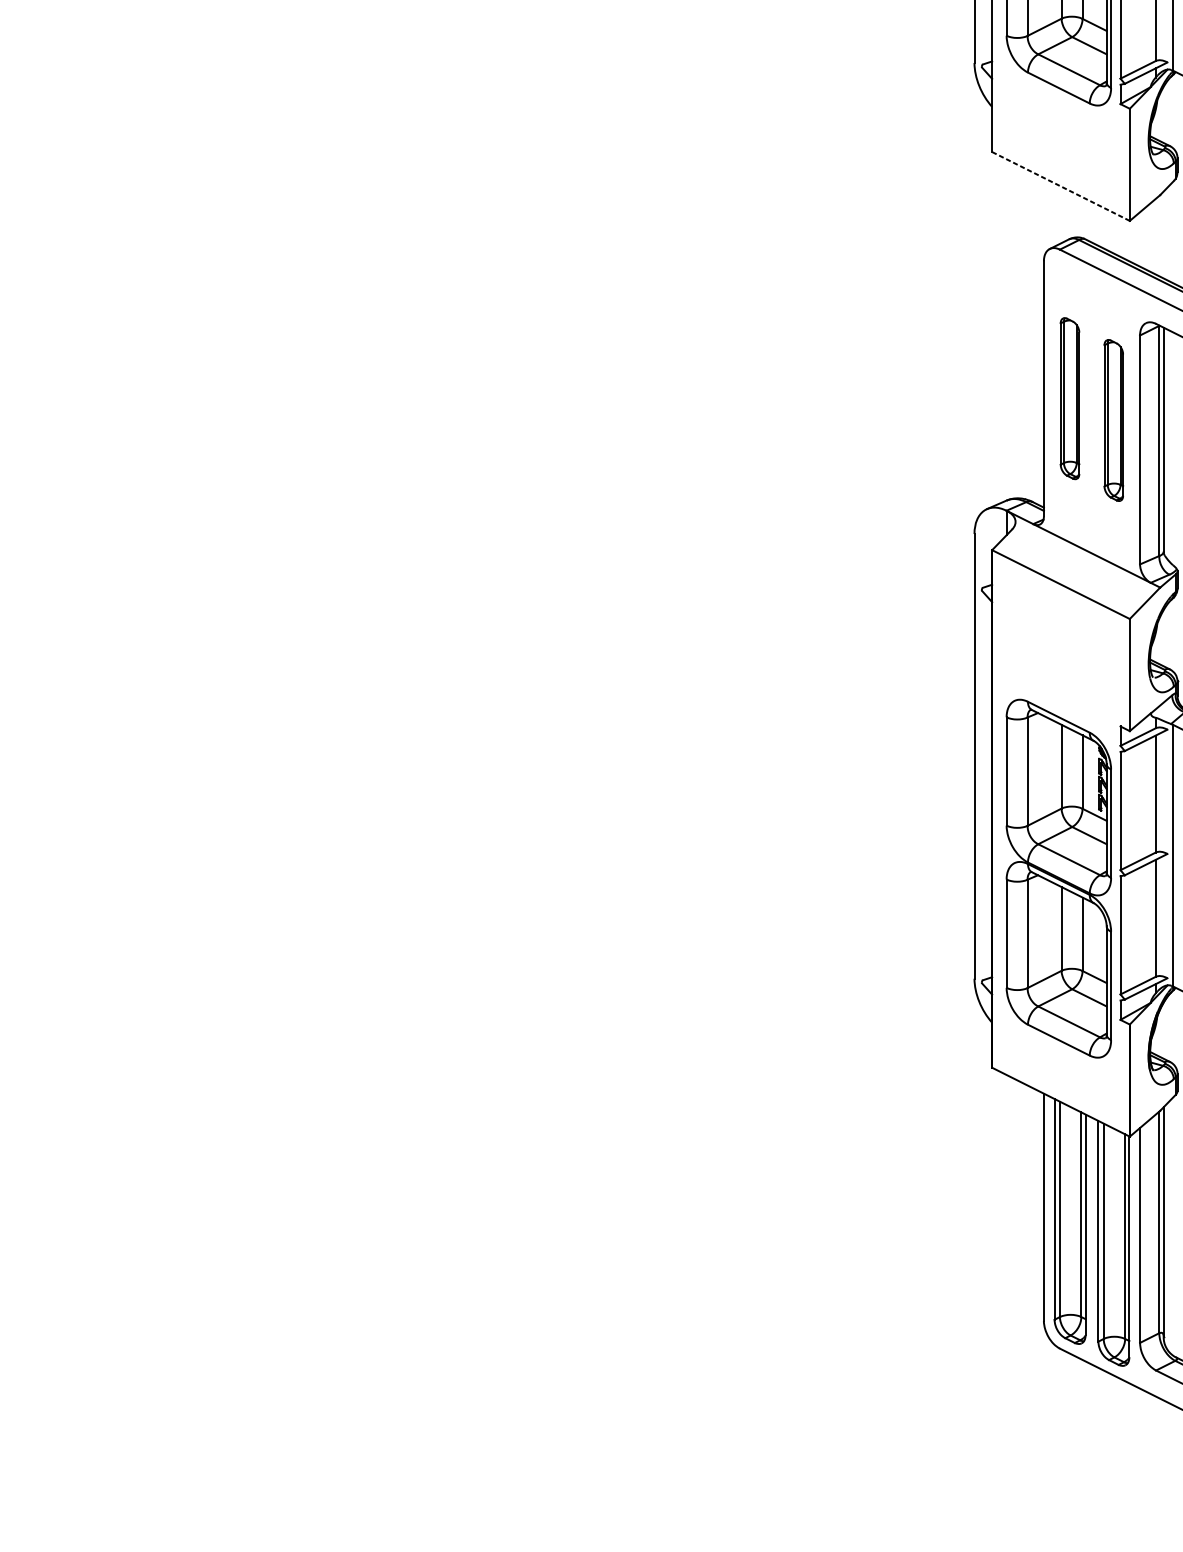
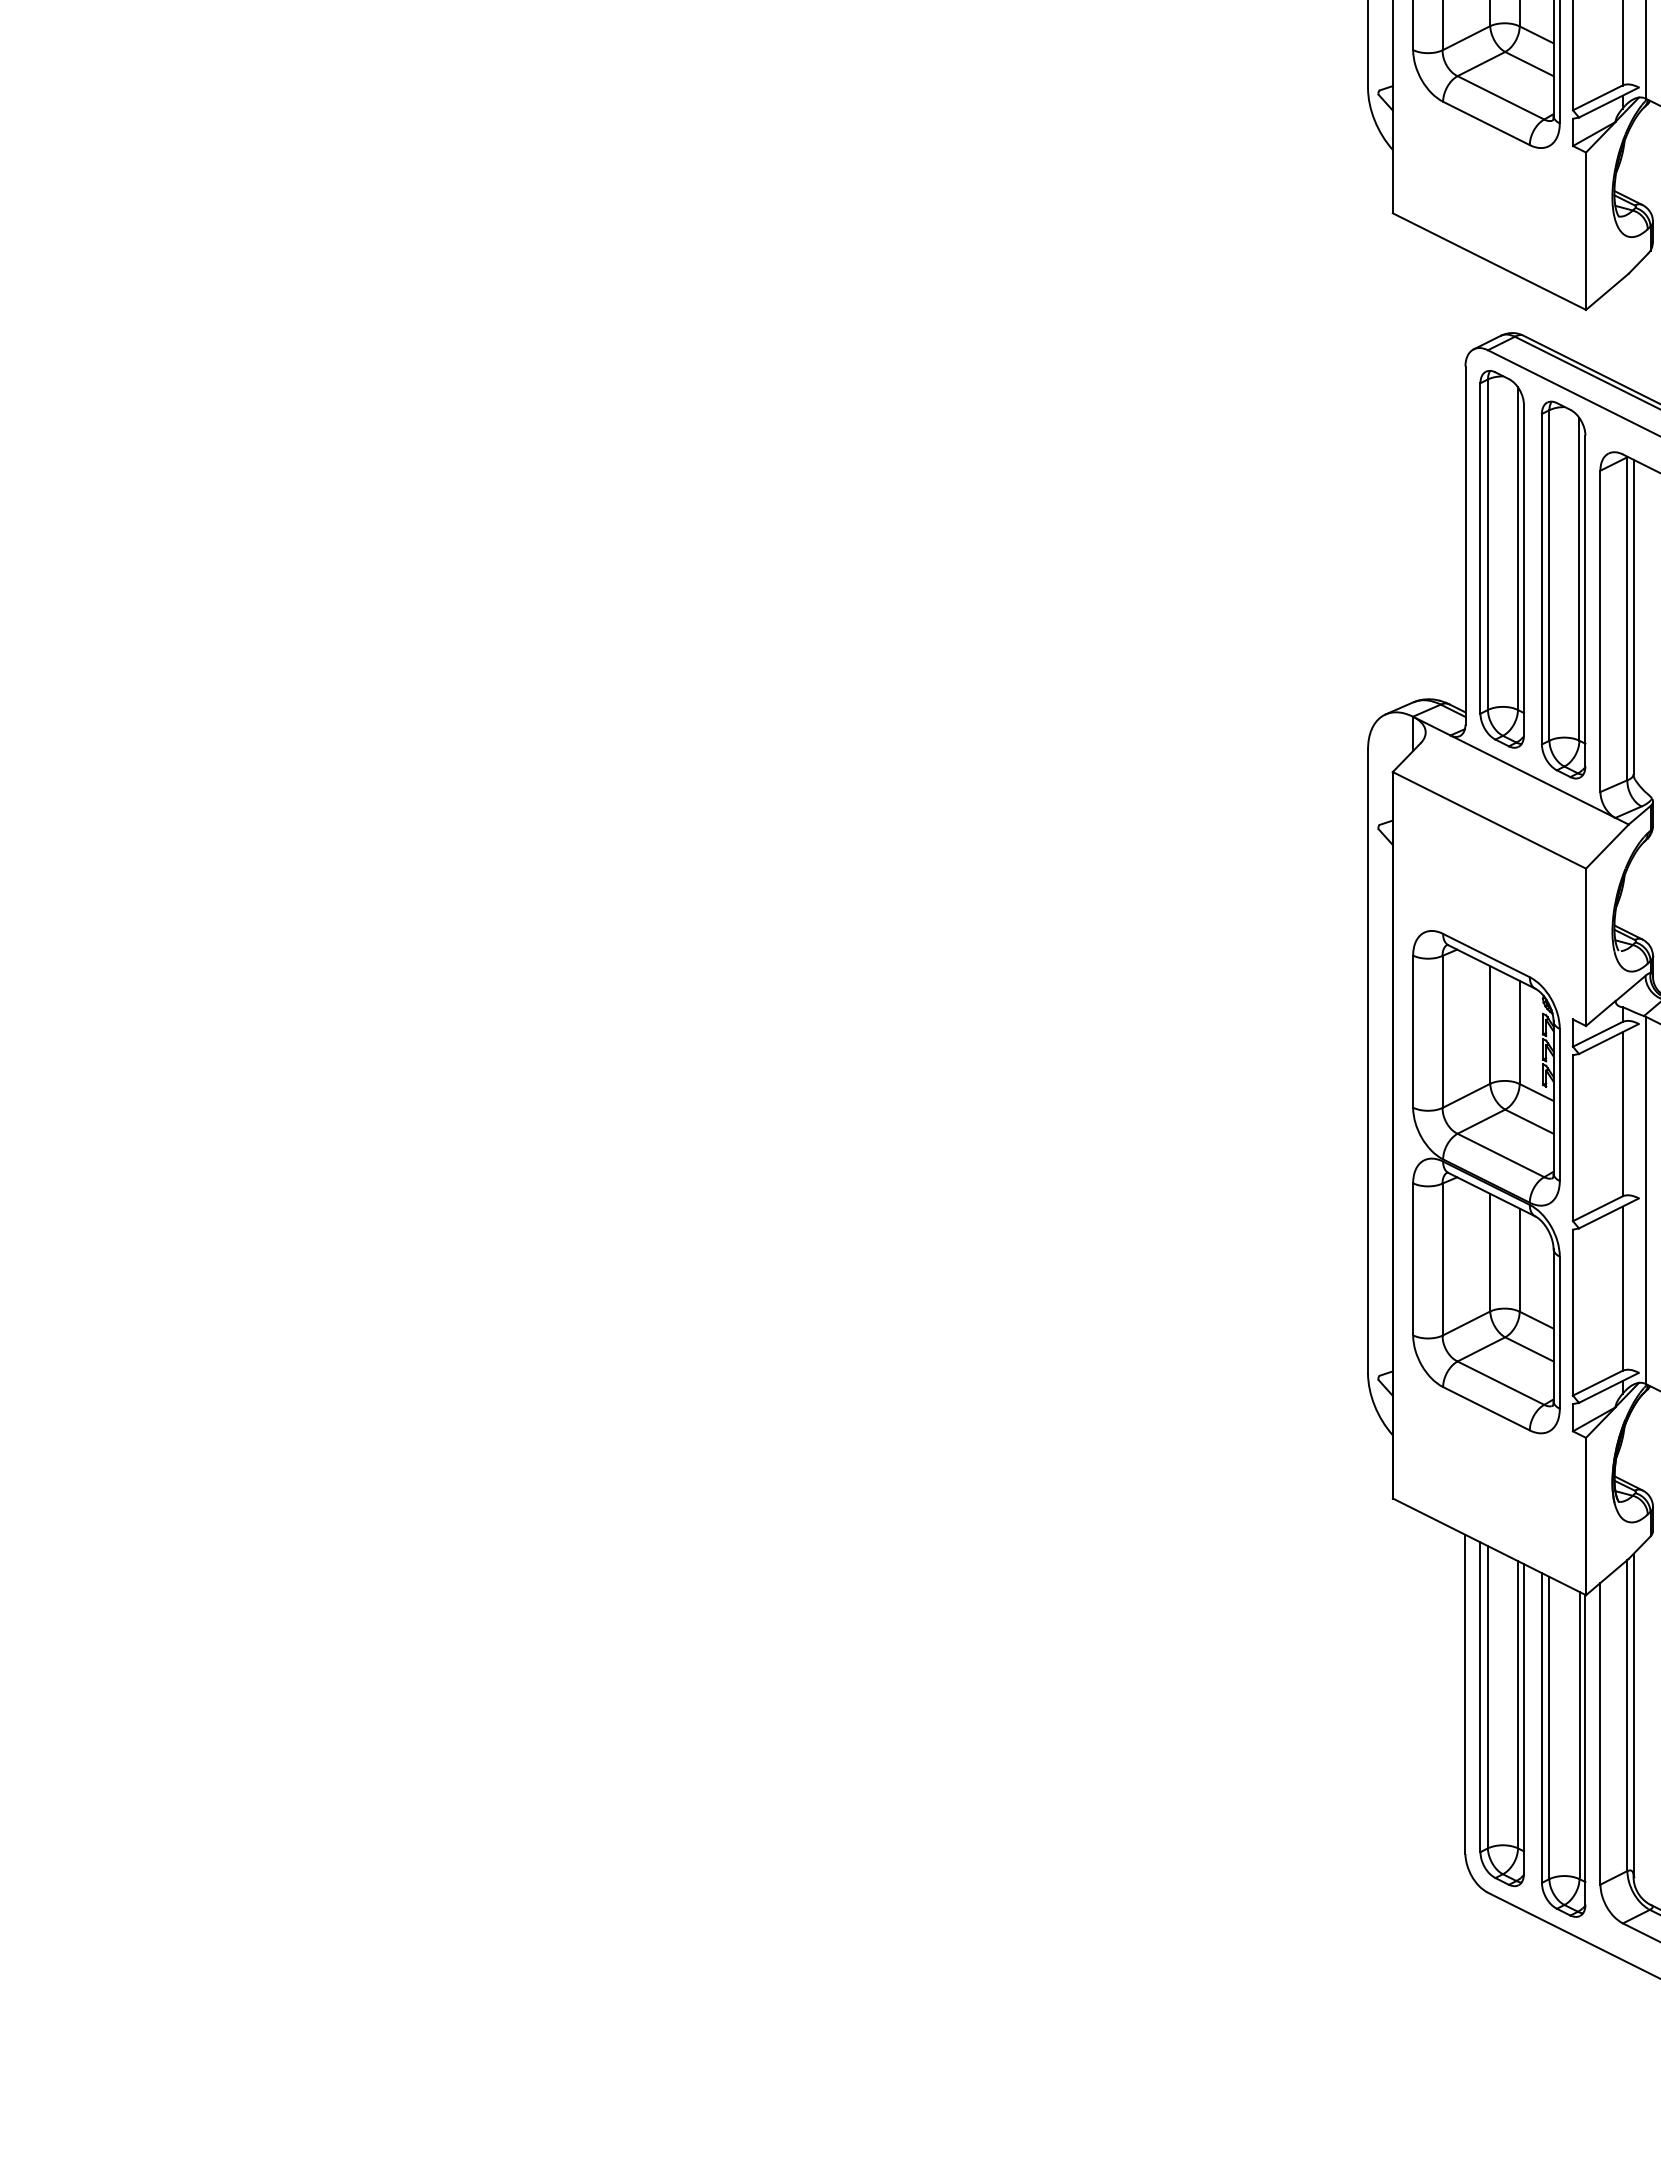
line: (1061, 186) -> (1489, 261), dashed -> solid
part: (1069, 398) -> (1501, 559), size x1.67
part: (1113, 420) -> (1563, 589), size x1.67
part: (1058, 878) -> (1486, 1182), moved

